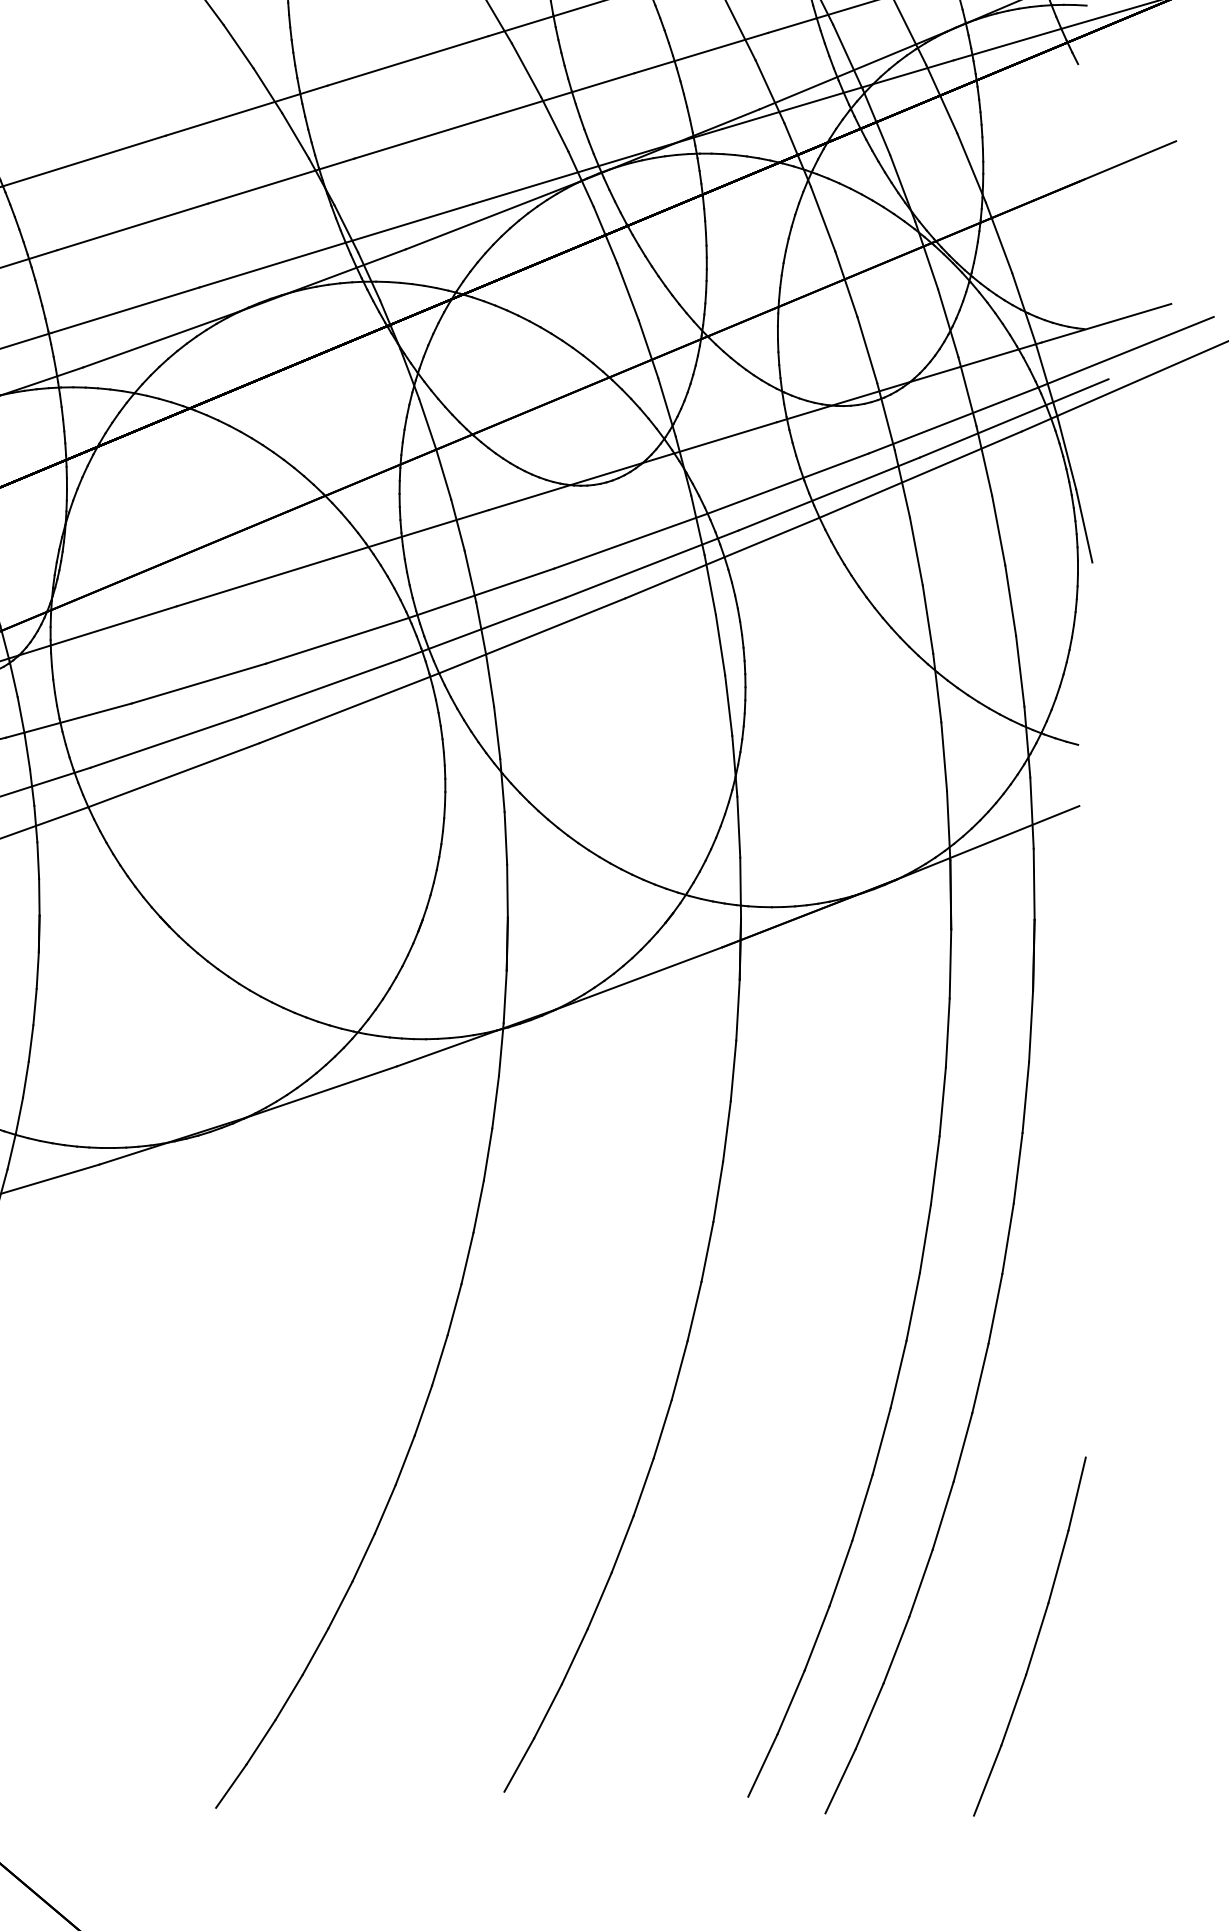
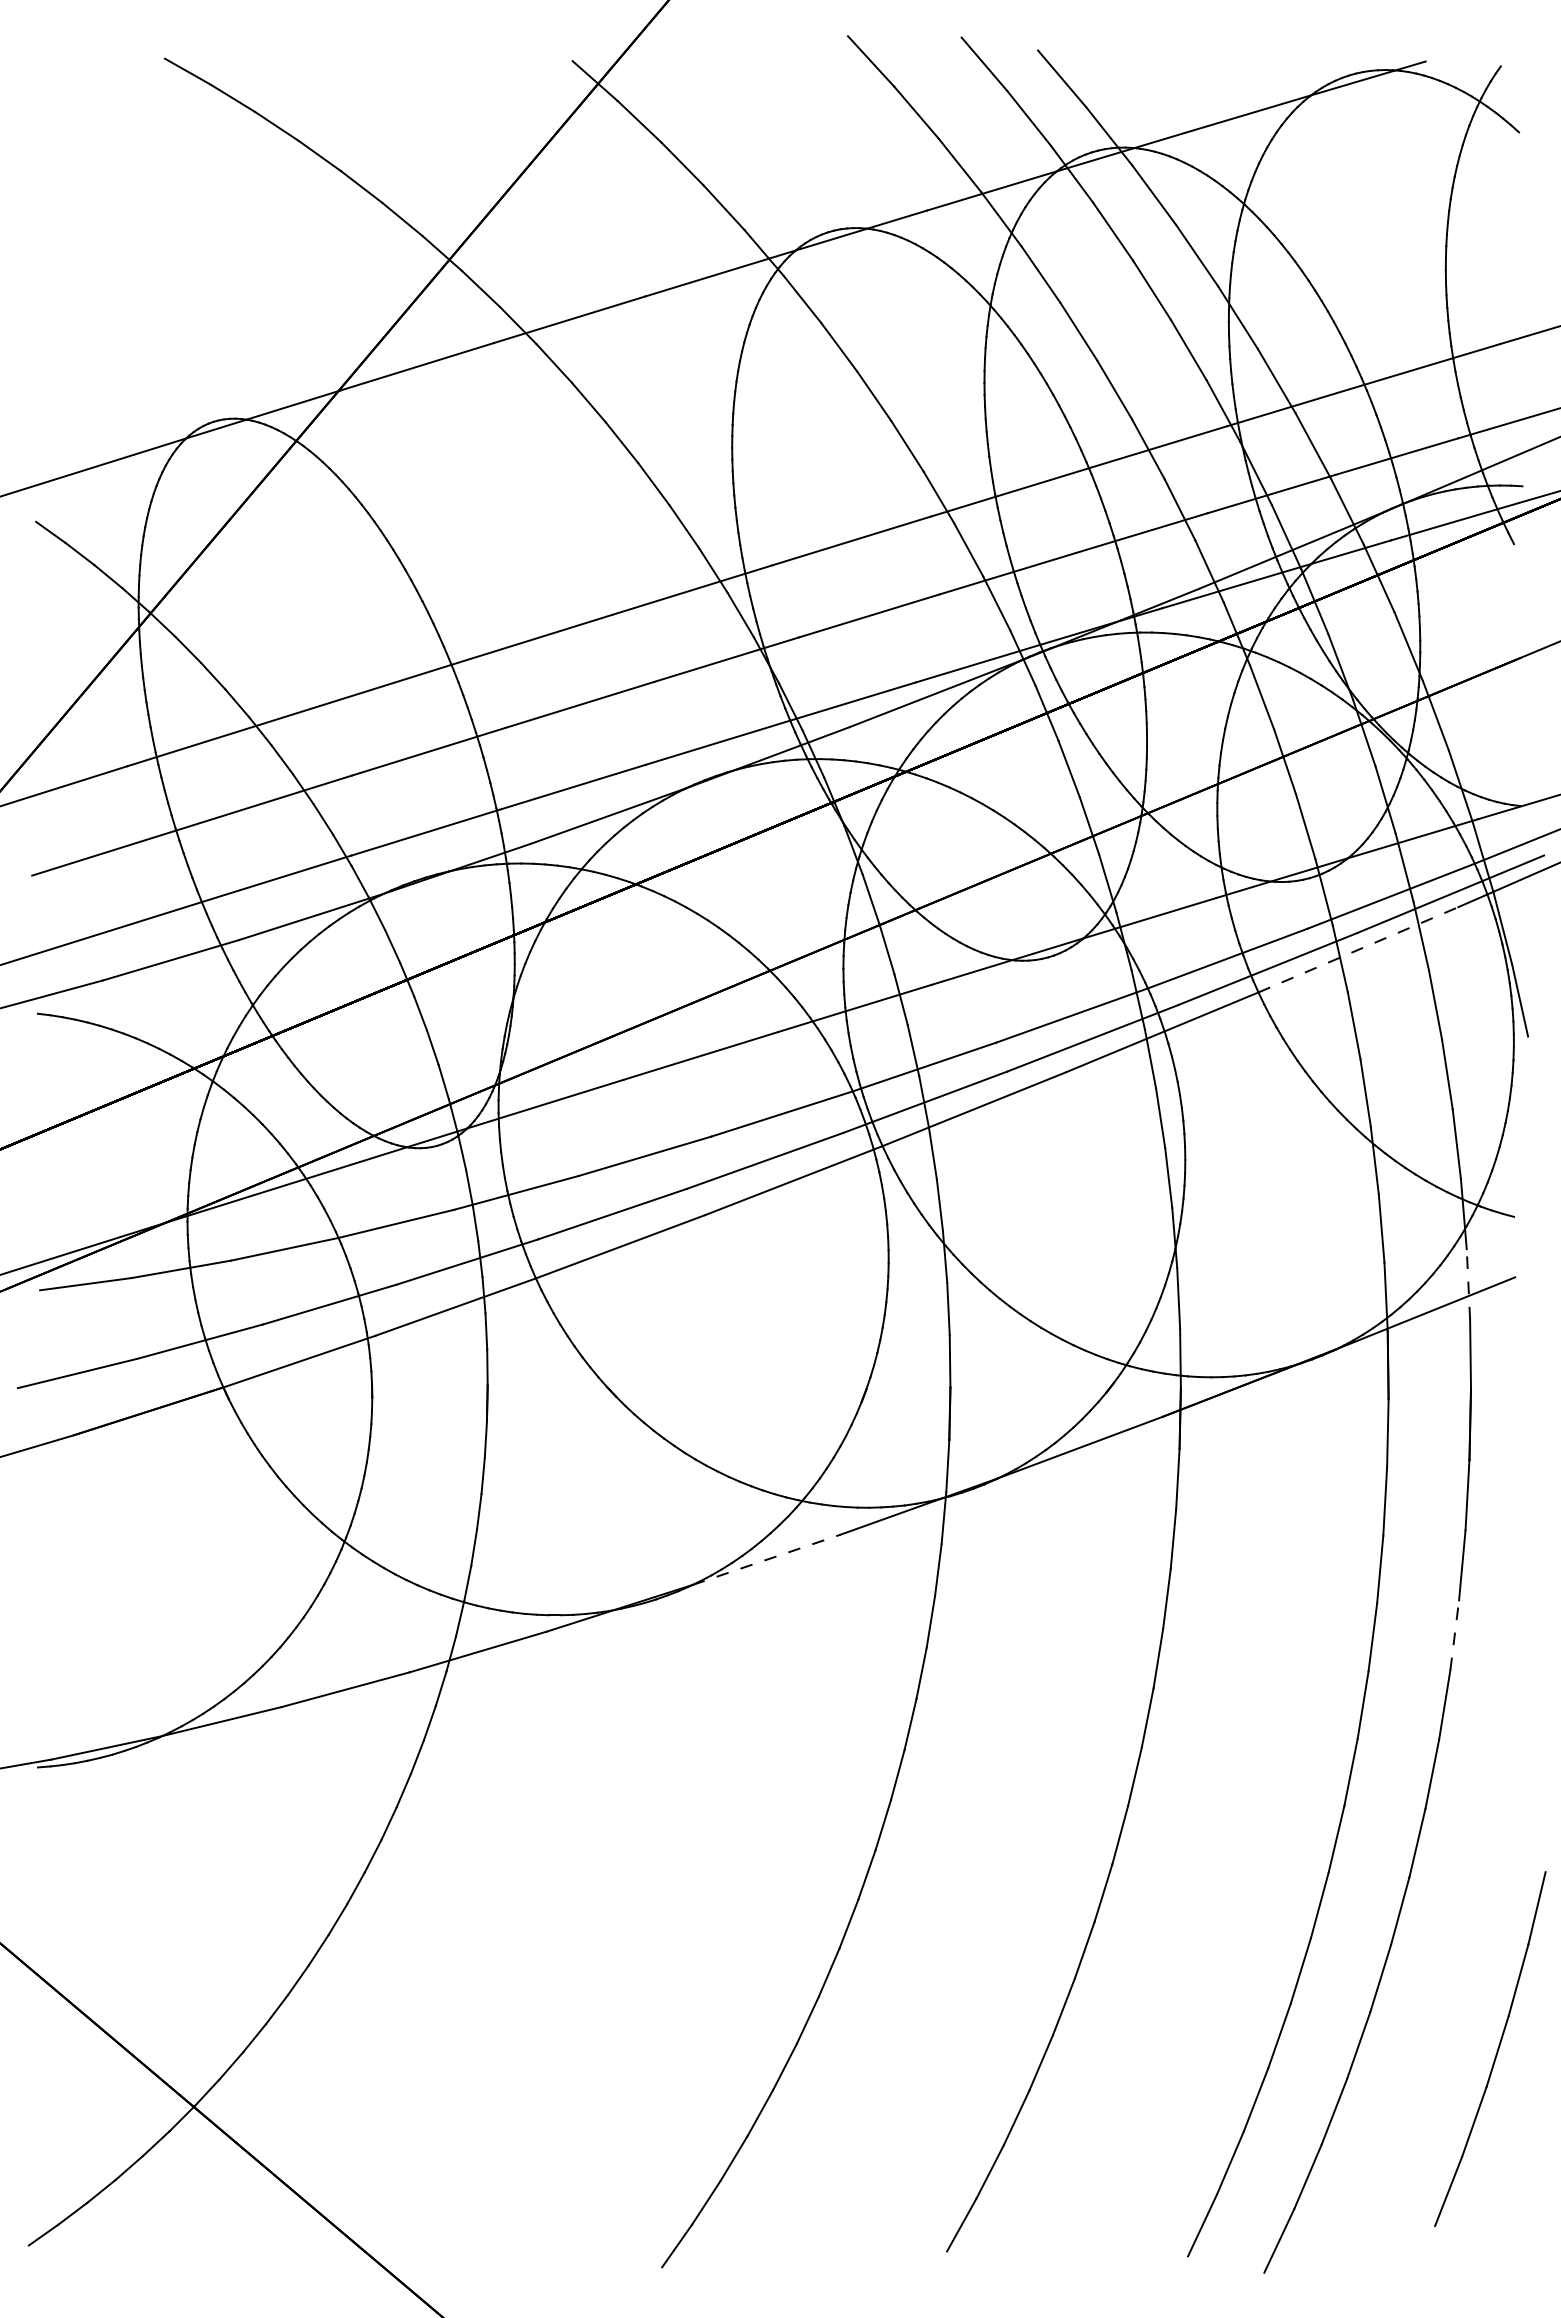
line: (920, 474) -> (1358, 949), solid -> dashed
line: (1032, 812) -> (1468, 1283), solid -> dashed
line: (322, 1091) -> (767, 1559), solid -> dashed
line: (1017, 1167) -> (1454, 1634), solid -> dashed
part: (1036, 1639) -> (1496, 2051), moved

